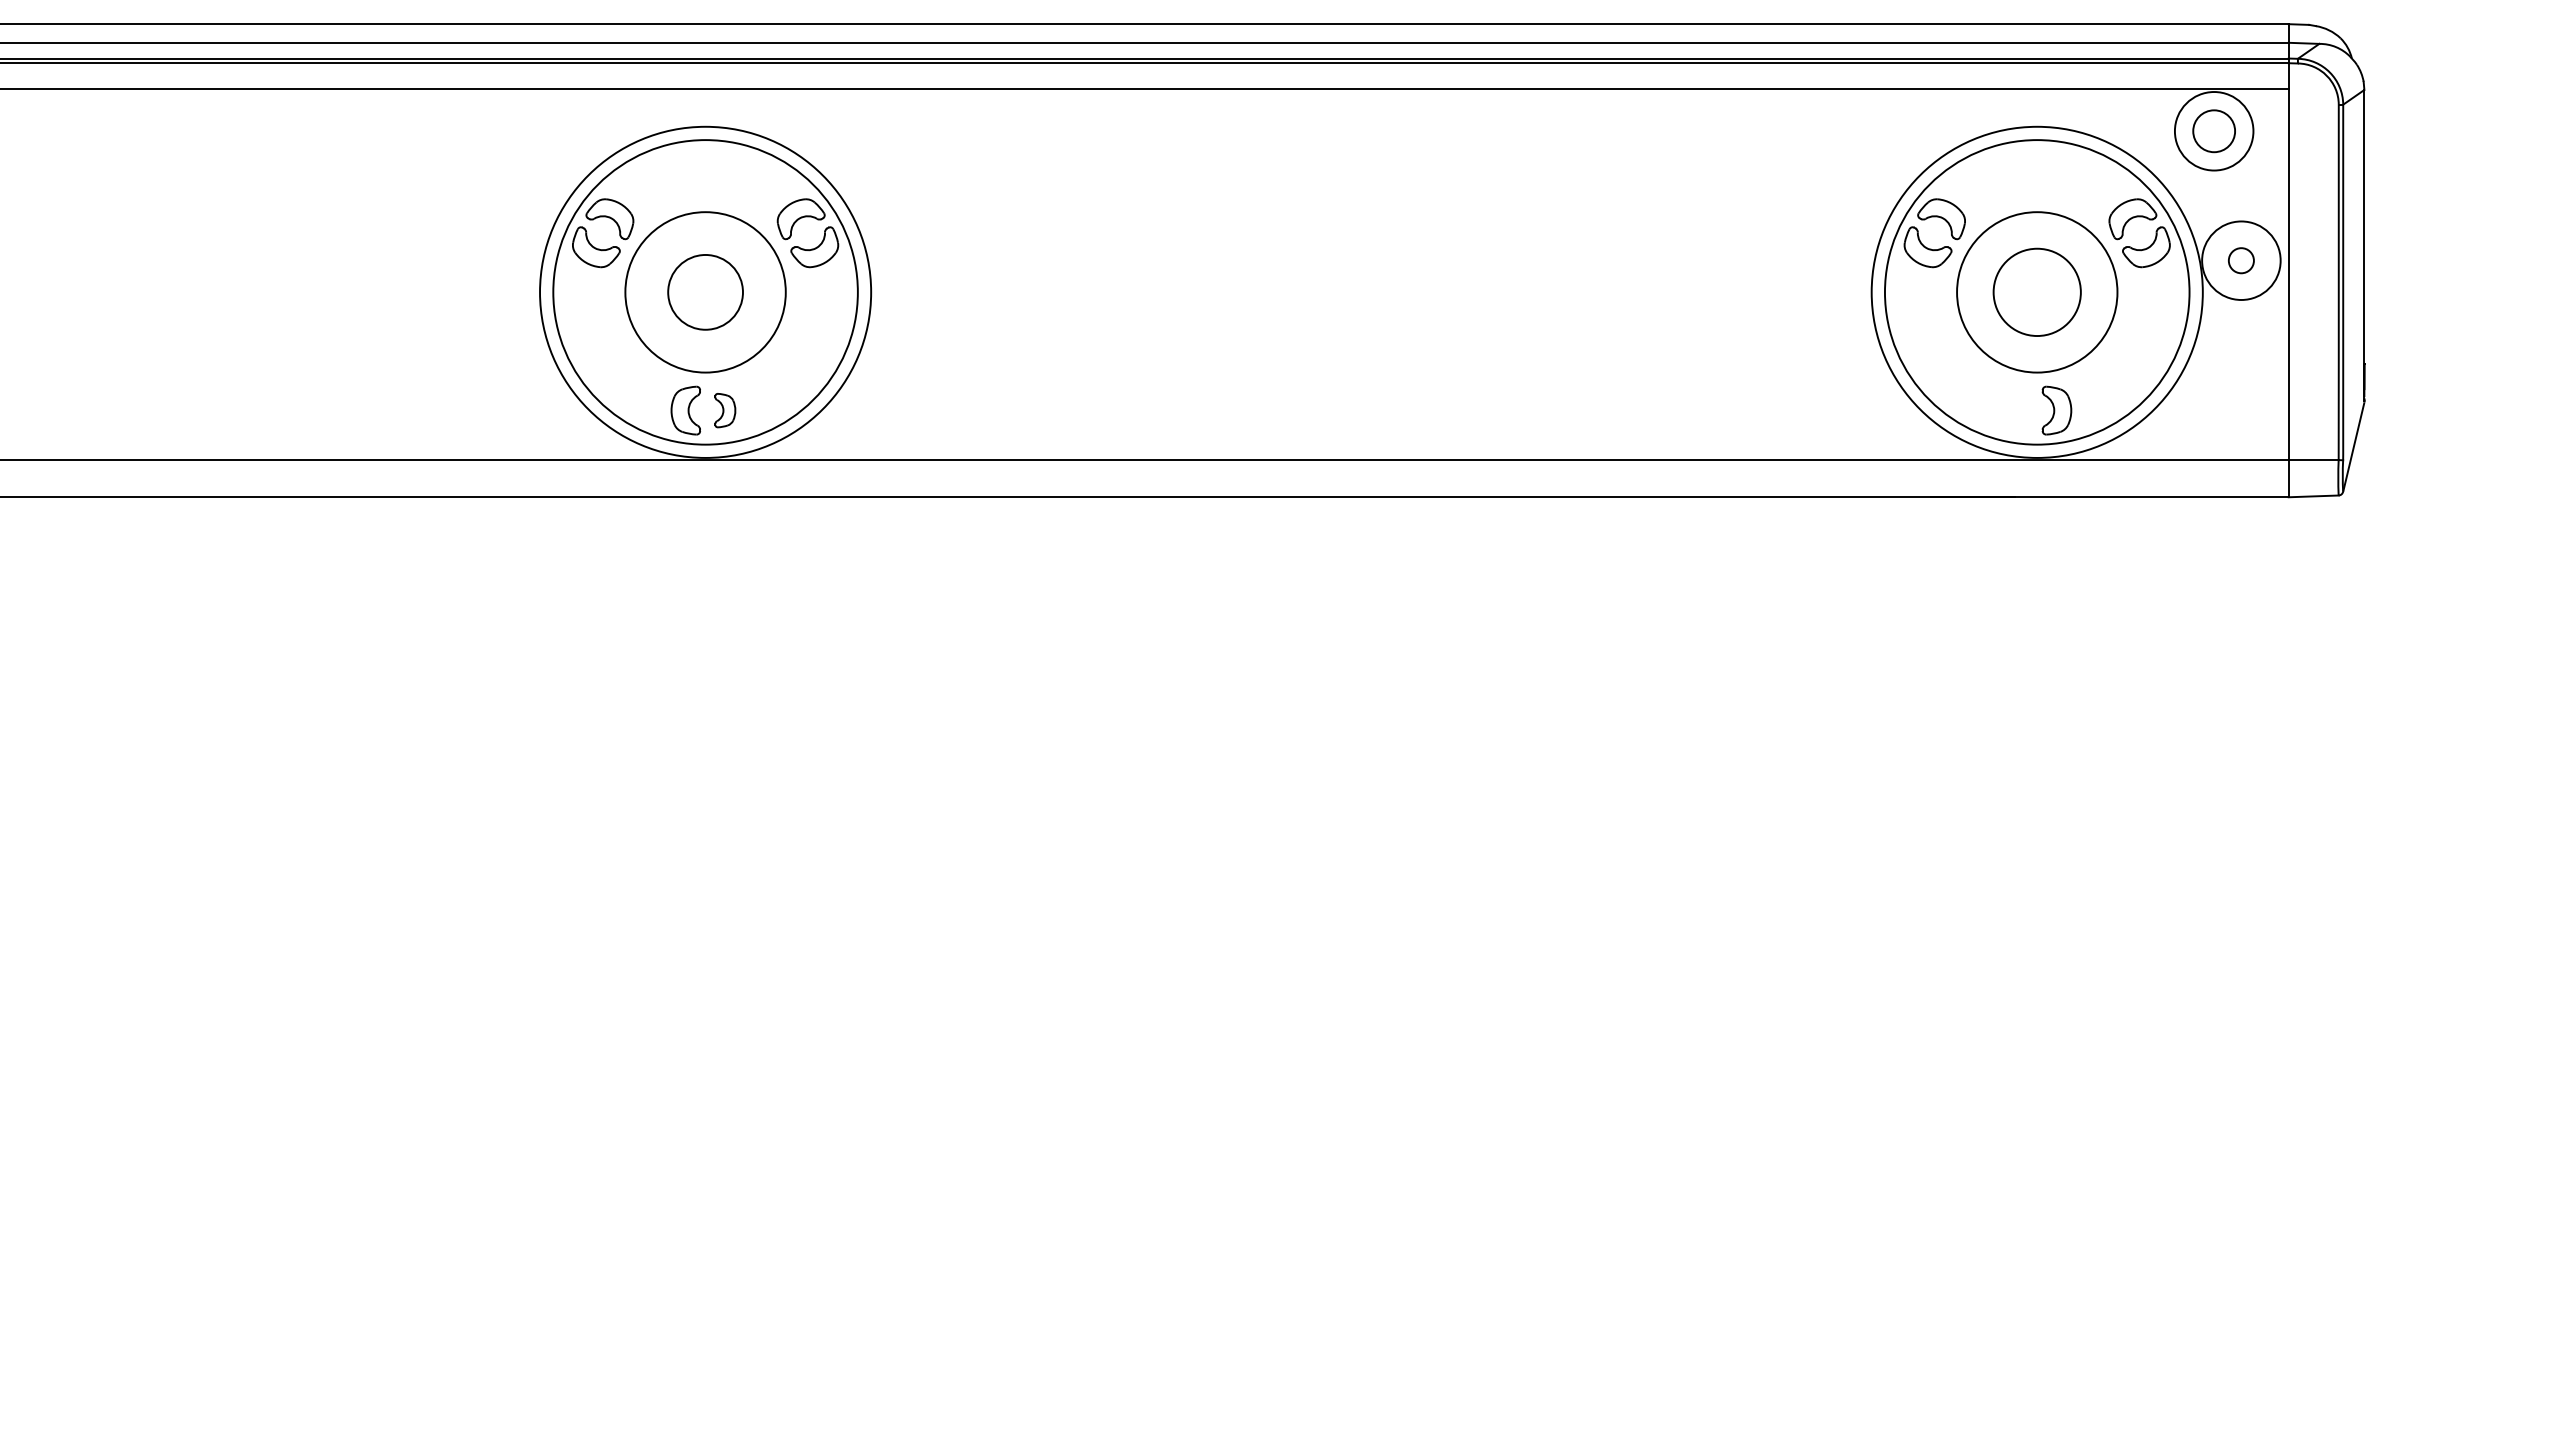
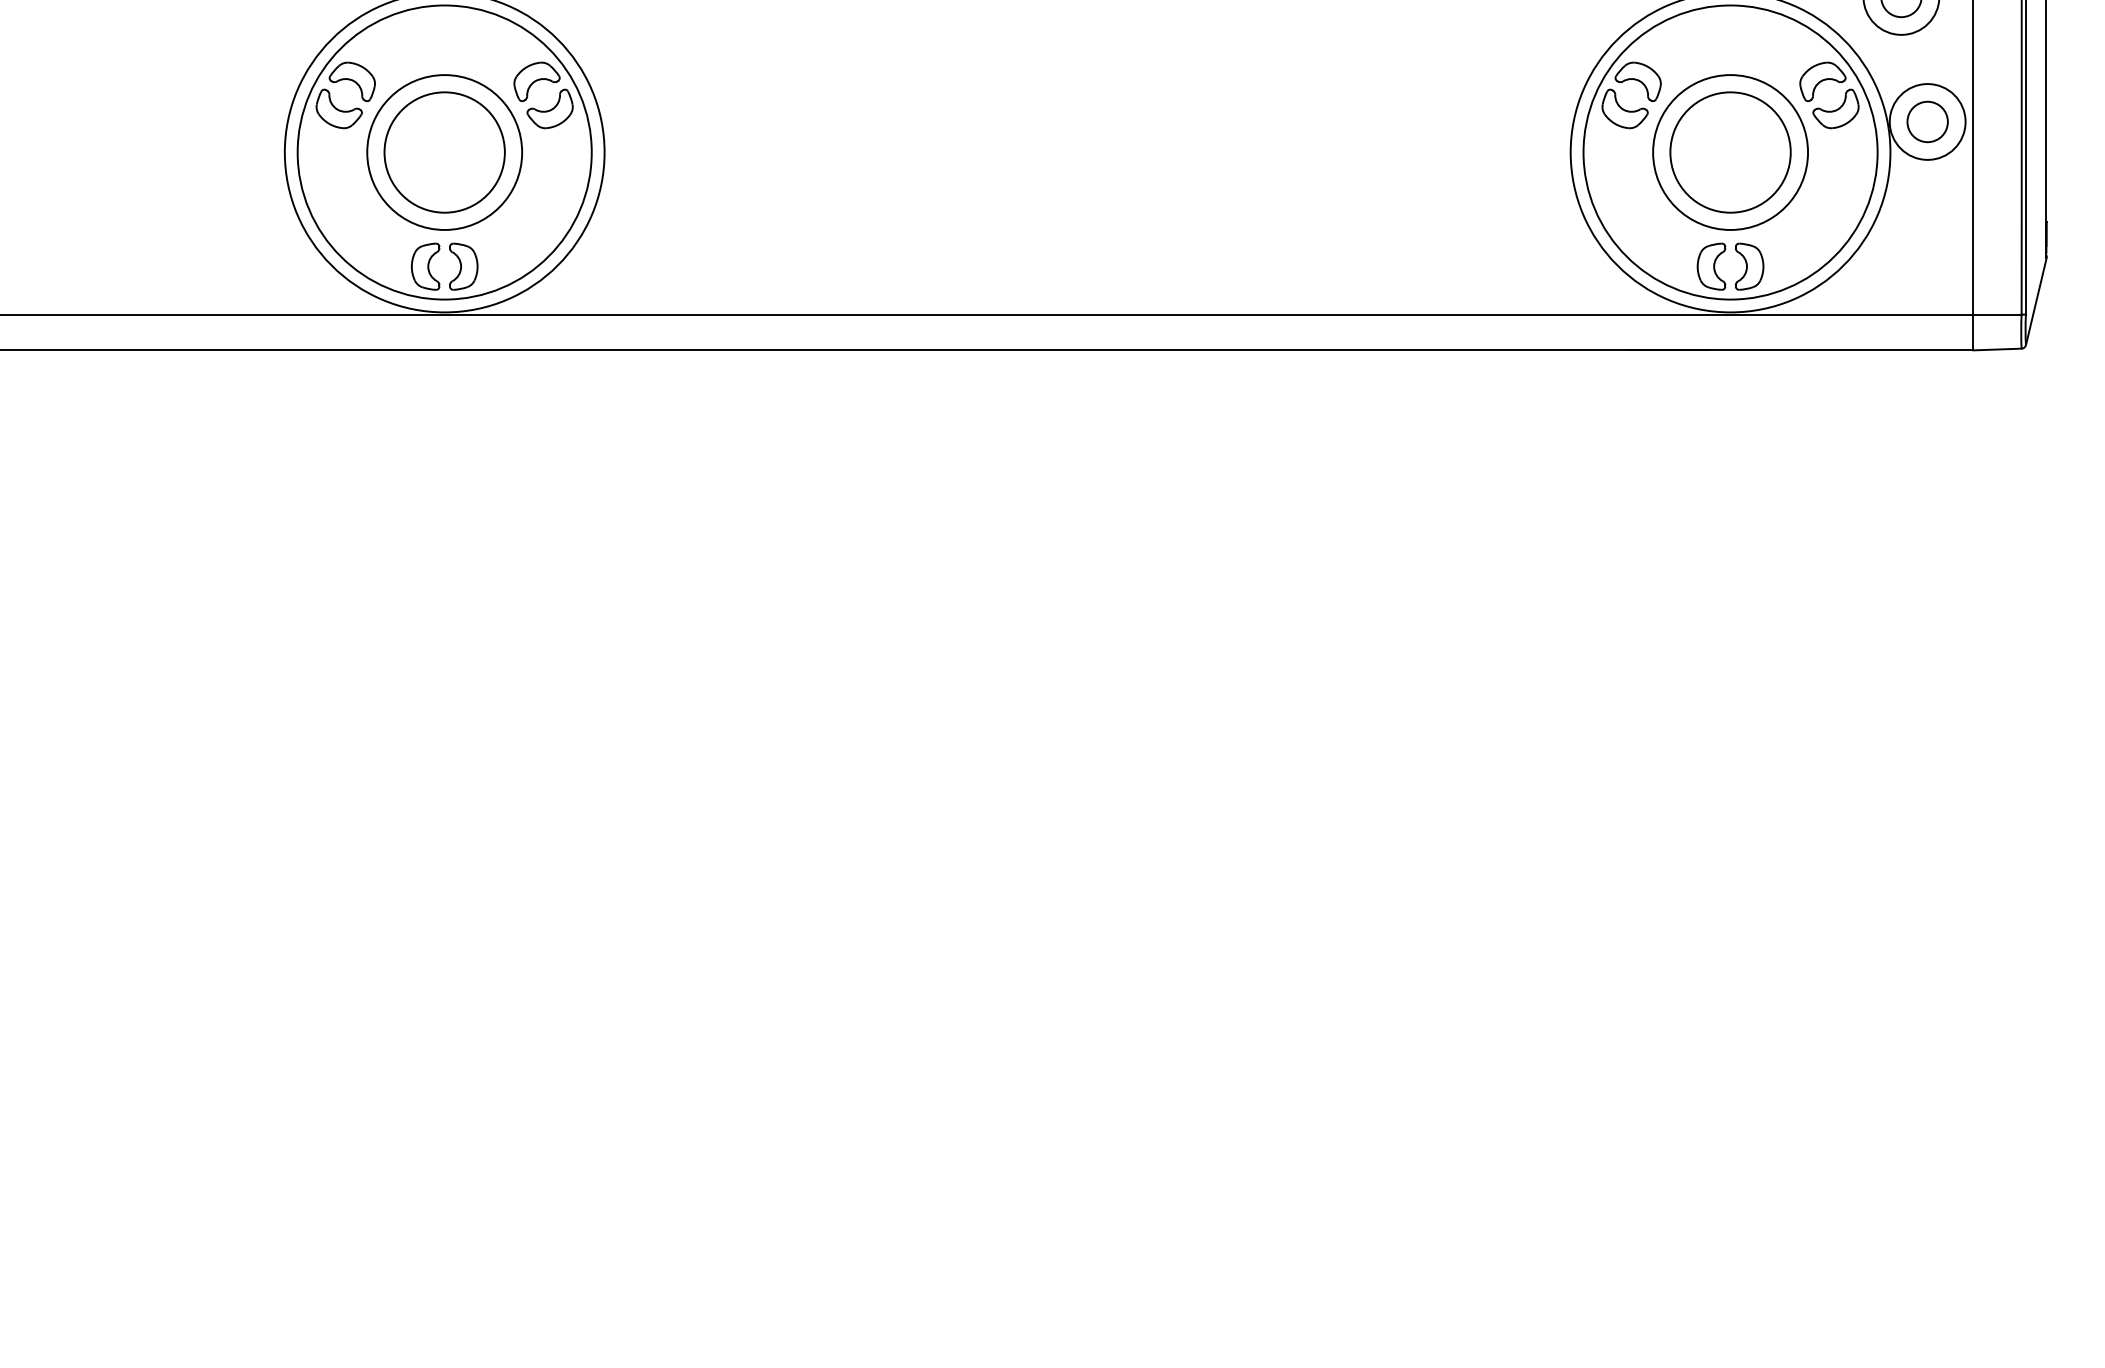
circle: (2241, 260) -> (1927, 121), size x1.67
circle: (705, 292) -> (444, 152), size x1.67
circle: (2036, 292) -> (1729, 152), size x1.43
part: (725, 410) -> (463, 266), size x1.43
part: (2017, 410) -> (1711, 266), added

